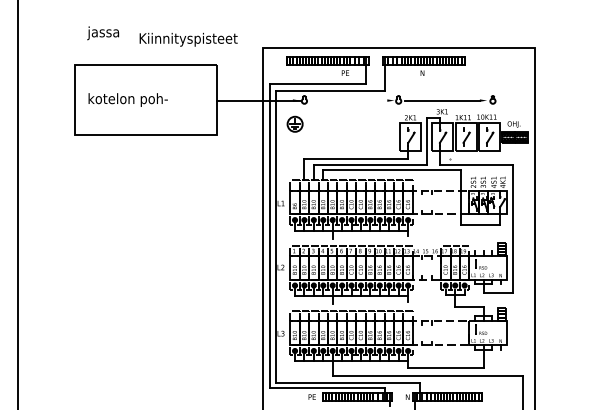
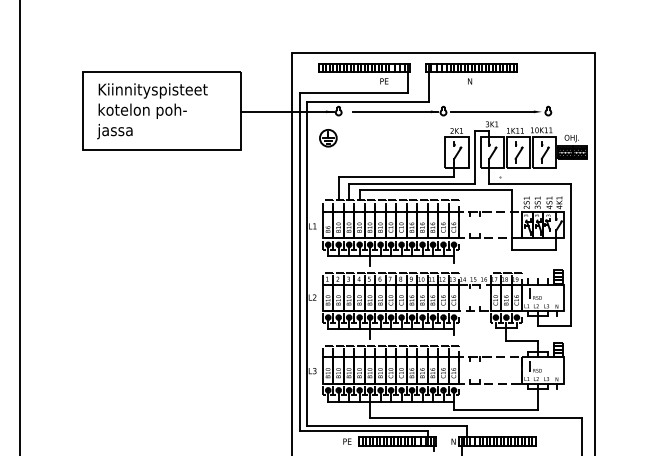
text: (103, 33) -> (115, 131), moved
text: (188, 39) -> (153, 90), moved
line: (355, 100) -> (395, 111), added

